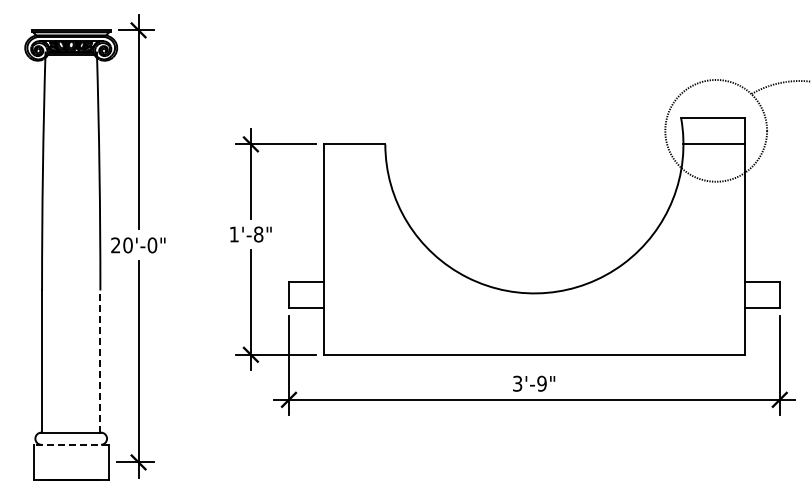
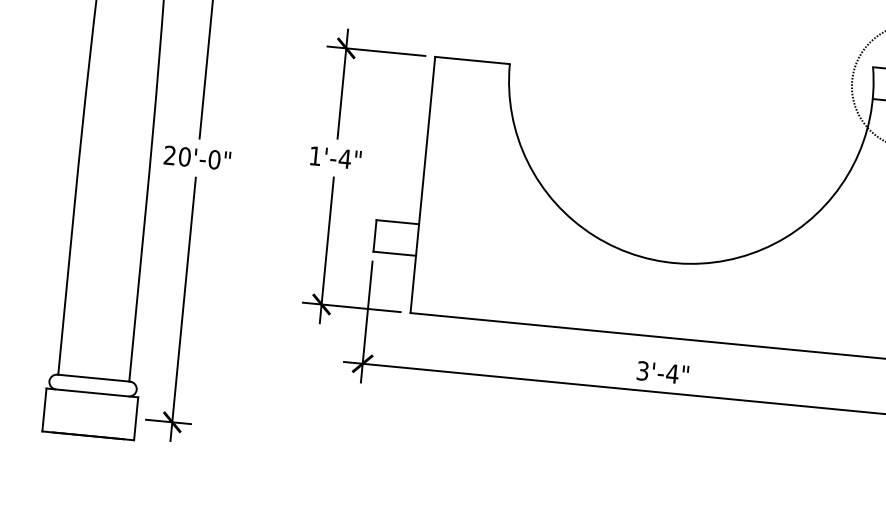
text: (258, 234) -> (344, 158), 1'-8" -> 1'-4"
line: (100, 361) -> (137, 295), dashed -> solid
text: (542, 383) -> (673, 373), 3'-9" -> 3'-4"
line: (71, 444) -> (92, 392), dashed -> solid

